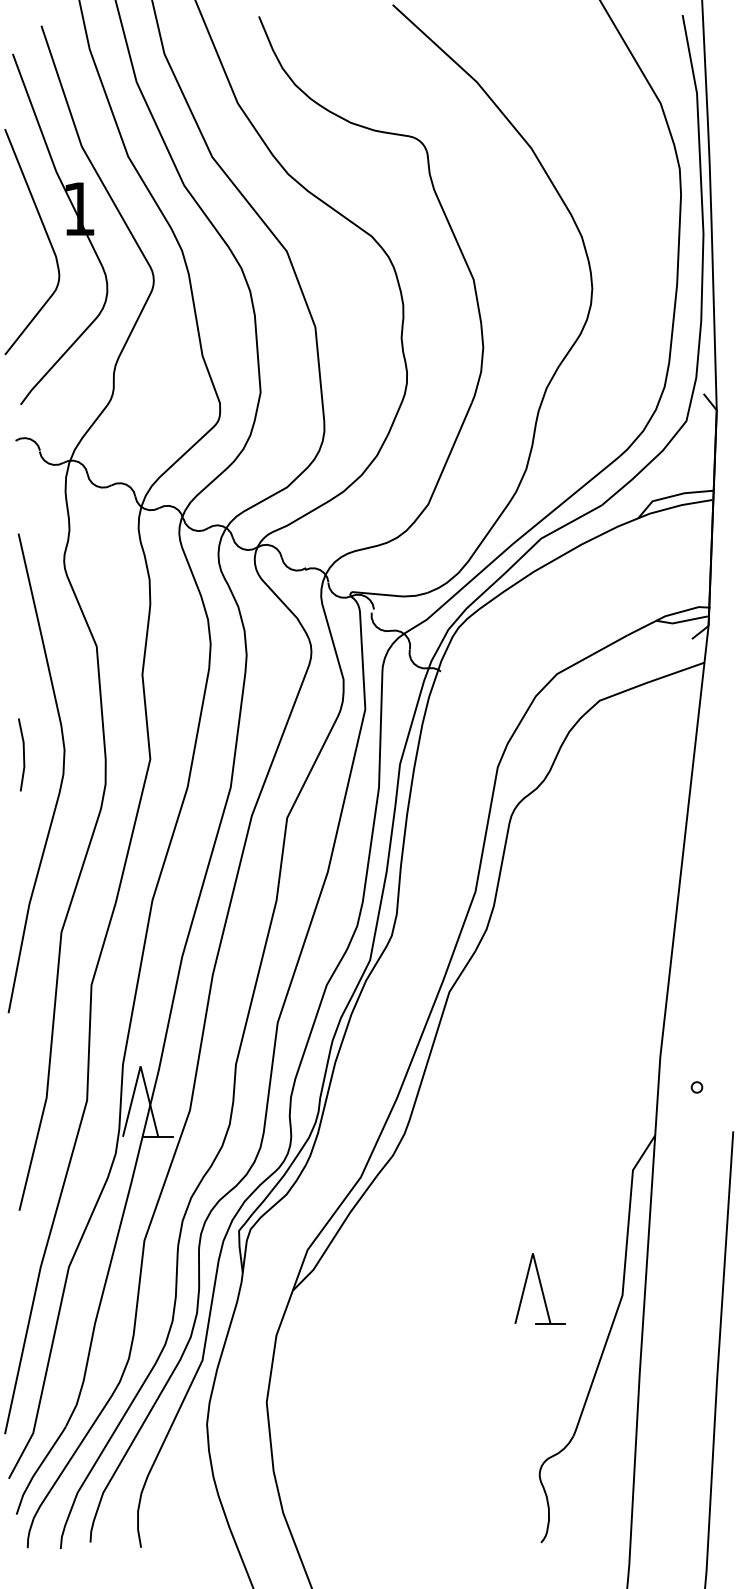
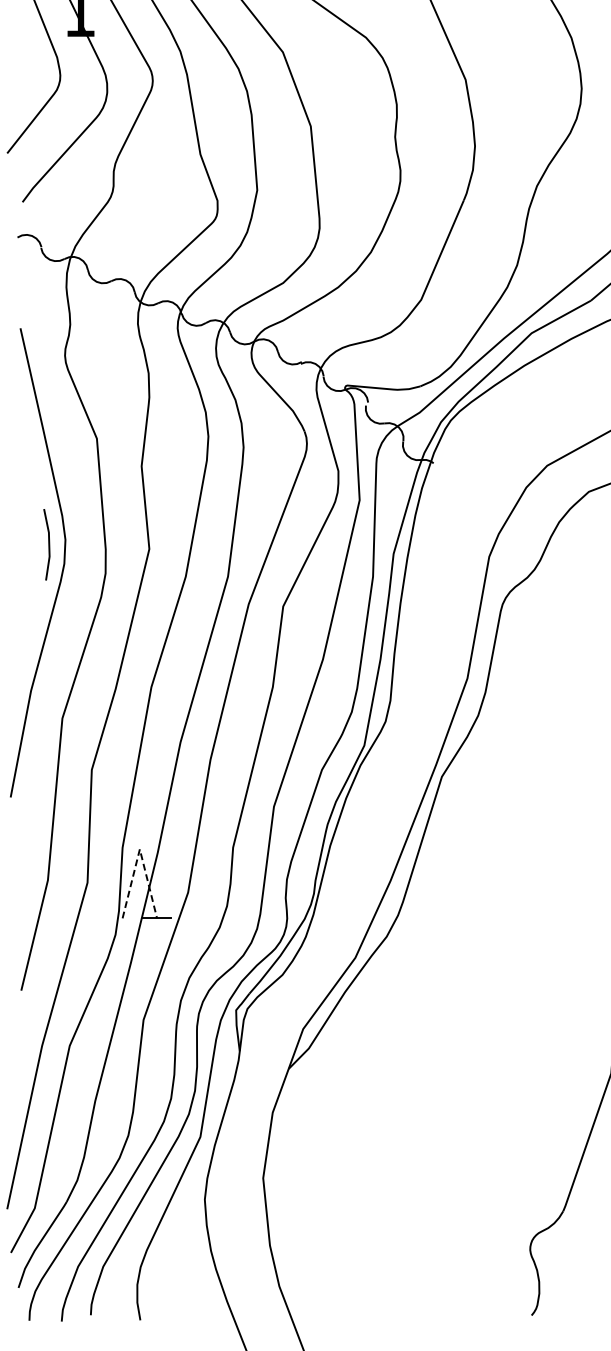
line: (23, 754) -> (48, 544), moved
line: (140, 1066) -> (139, 849), solid -> dashed
part: (539, 1288) -> (530, 1066), removed

